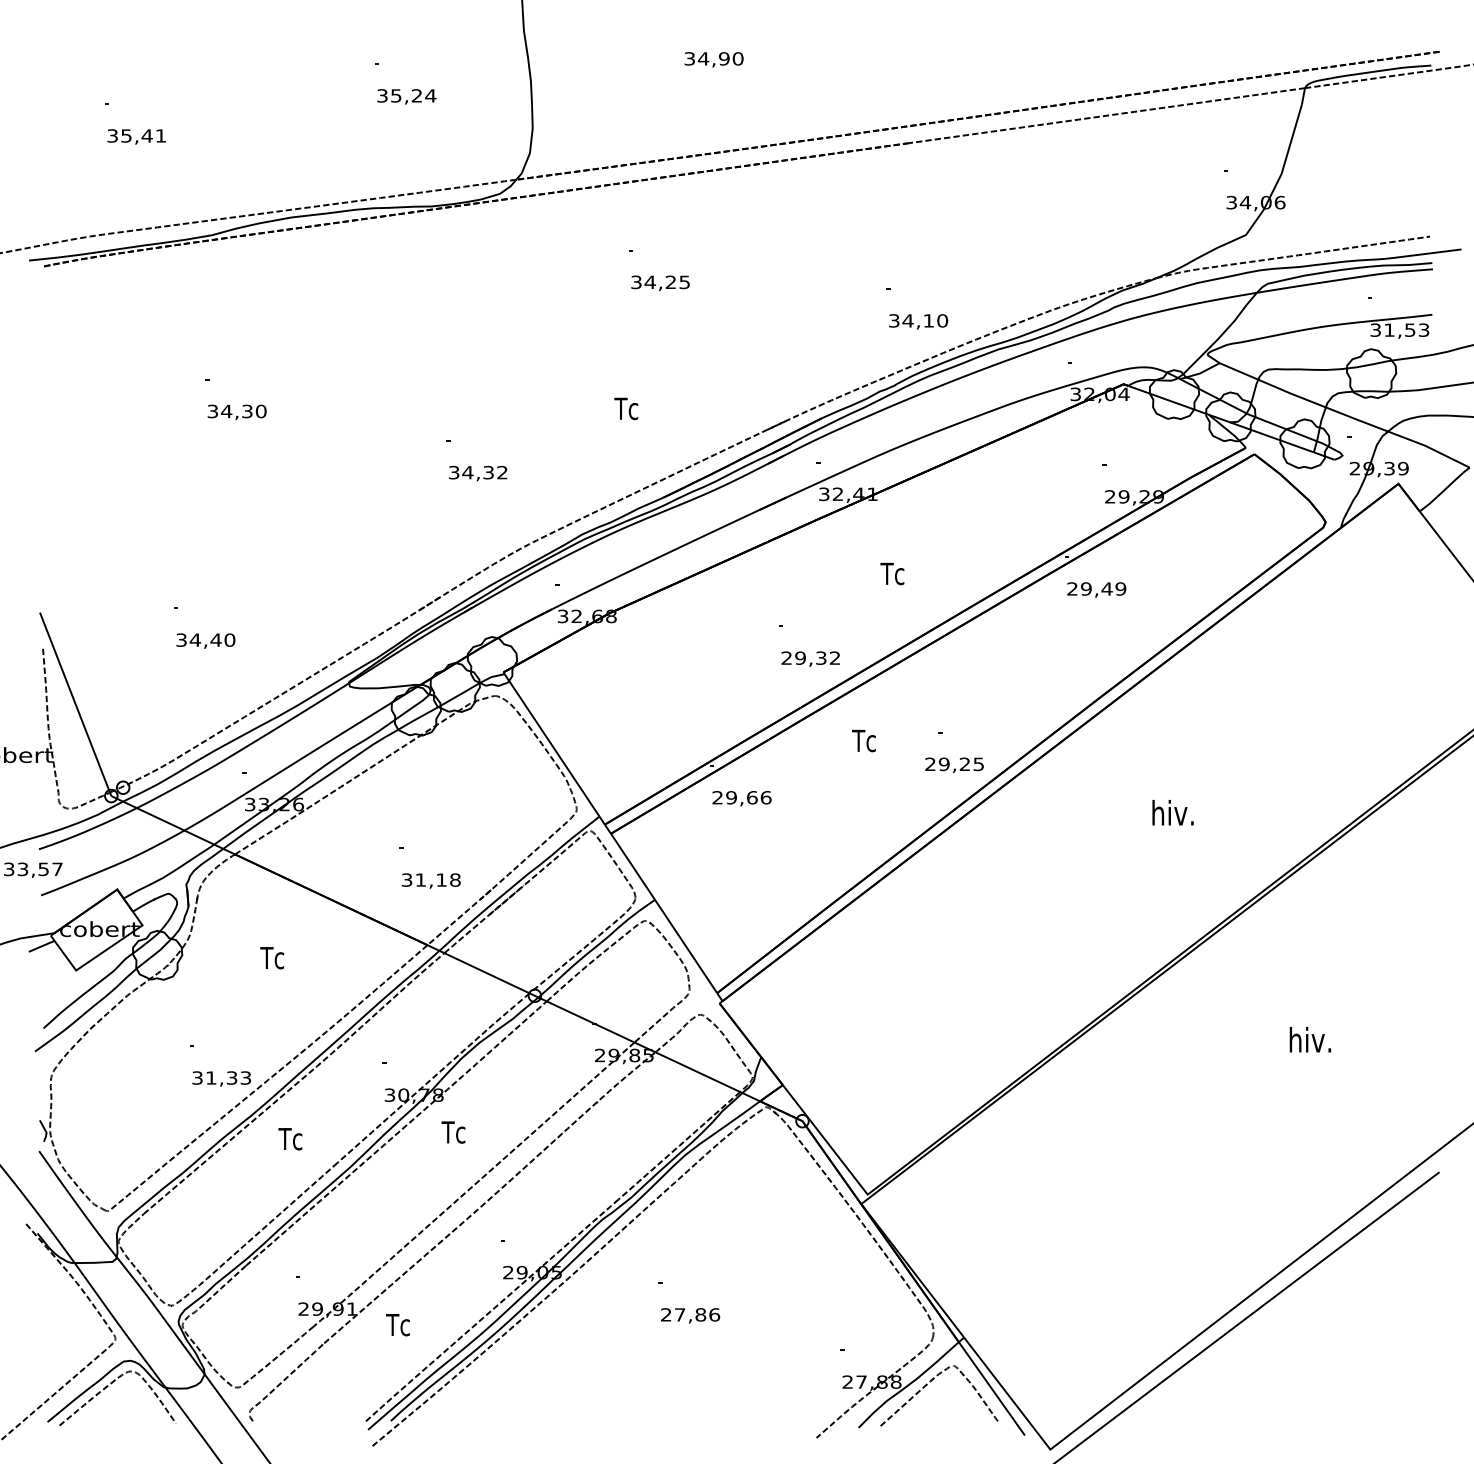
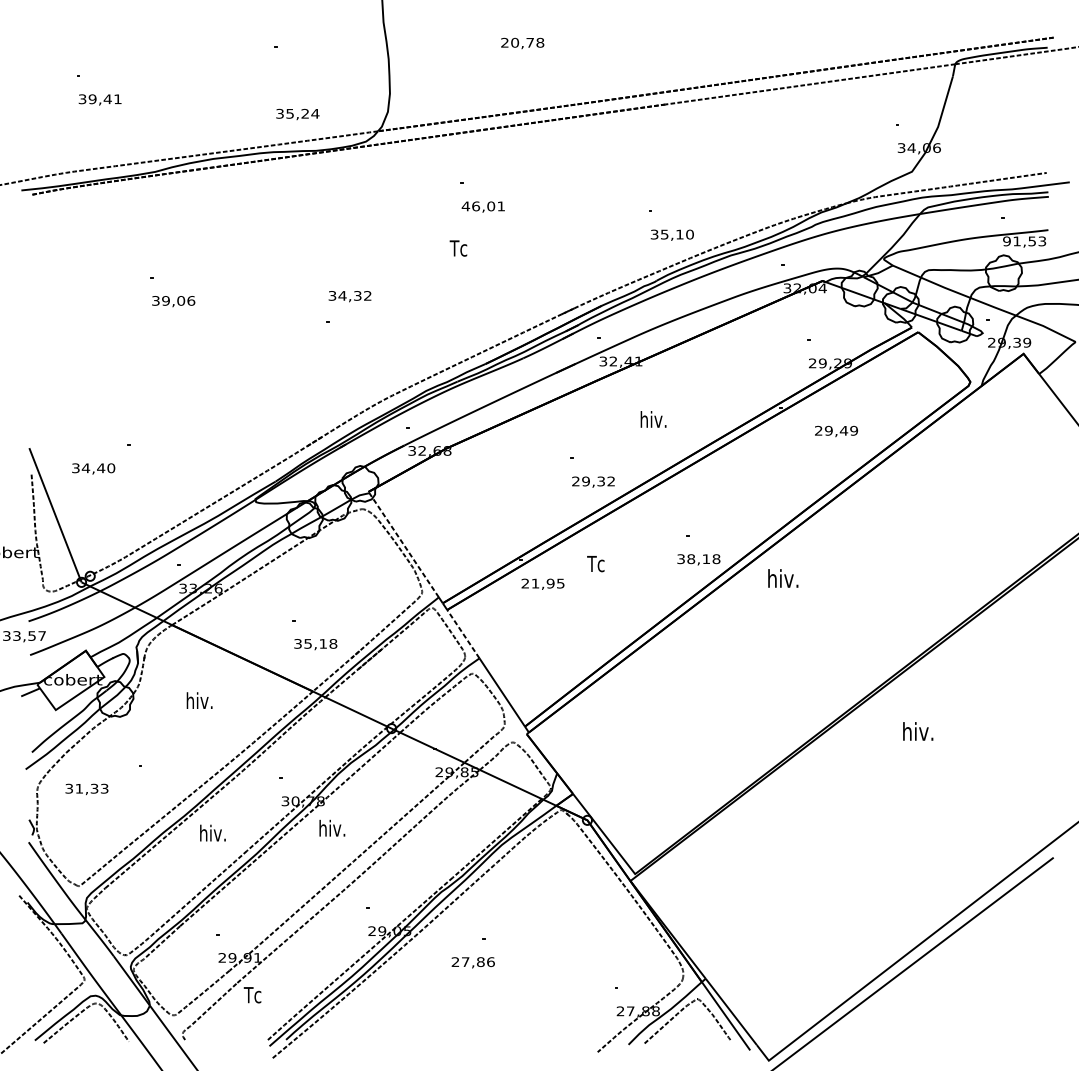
text: (713, 58) -> (522, 42), 34,90 -> 20,78
text: (406, 96) -> (297, 114), moved
text: (126, 135) -> (92, 98), 35,41 -> 39,41
text: (659, 282) -> (482, 206), 34,25 -> 46,01
text: (907, 320) -> (664, 234), 34,10 -> 35,10
text: (1375, 329) -> (1006, 240), 31,53 -> 91,53
text: (626, 408) -> (458, 248), moved
text: (243, 411) -> (178, 300), 34,30 -> 39,06
text: (478, 473) -> (350, 296), moved
text: (892, 573) -> (653, 419), Tc -> hiv.
text: (1096, 589) -> (836, 431), moved
text: (205, 640) -> (93, 468), moved
text: (863, 740) -> (595, 563), moved
line: (551, 744) -> (403, 544), solid -> dashed
text: (954, 764) -> (698, 559), 29,25 -> 38,18
text: (748, 797) -> (547, 583), 29,66 -> 21,95
text: (1172, 812) -> (782, 578), moved
line: (633, 866) -> (463, 633), solid -> dashed
text: (420, 879) -> (307, 643), 31,18 -> 35,18
text: (272, 957) -> (199, 700), Tc -> hiv.
text: (1309, 1039) -> (917, 731), moved
text: (221, 1078) -> (86, 789), moved
text: (453, 1131) -> (332, 827), Tc -> hiv.
text: (290, 1138) -> (212, 833), Tc -> hiv.
text: (690, 1315) -> (473, 962), moved
text: (397, 1325) -> (252, 995), moved

